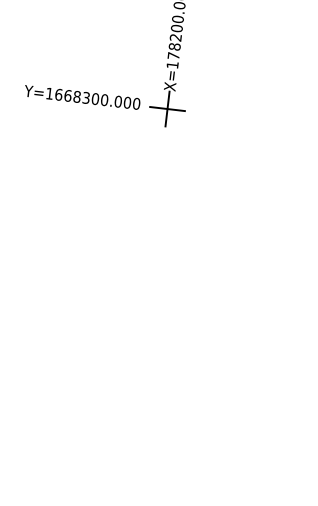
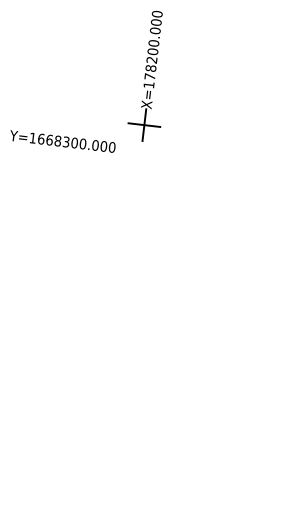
text: (82, 97) -> (62, 141), moved

